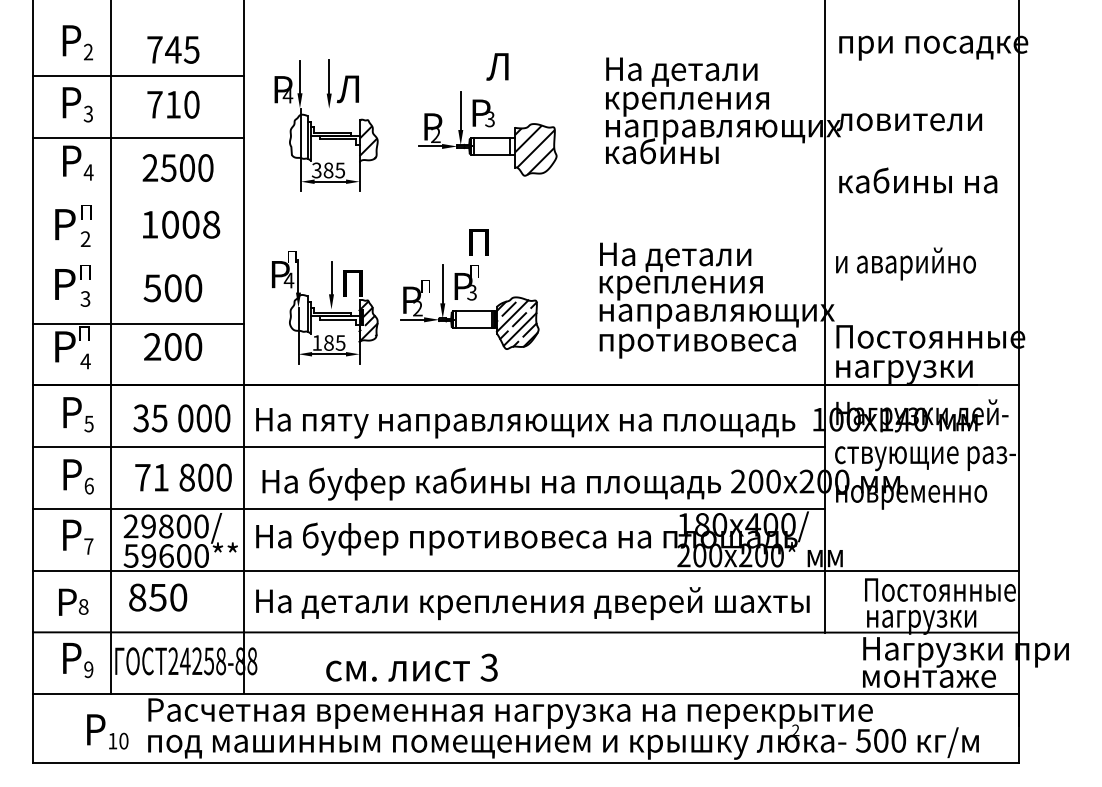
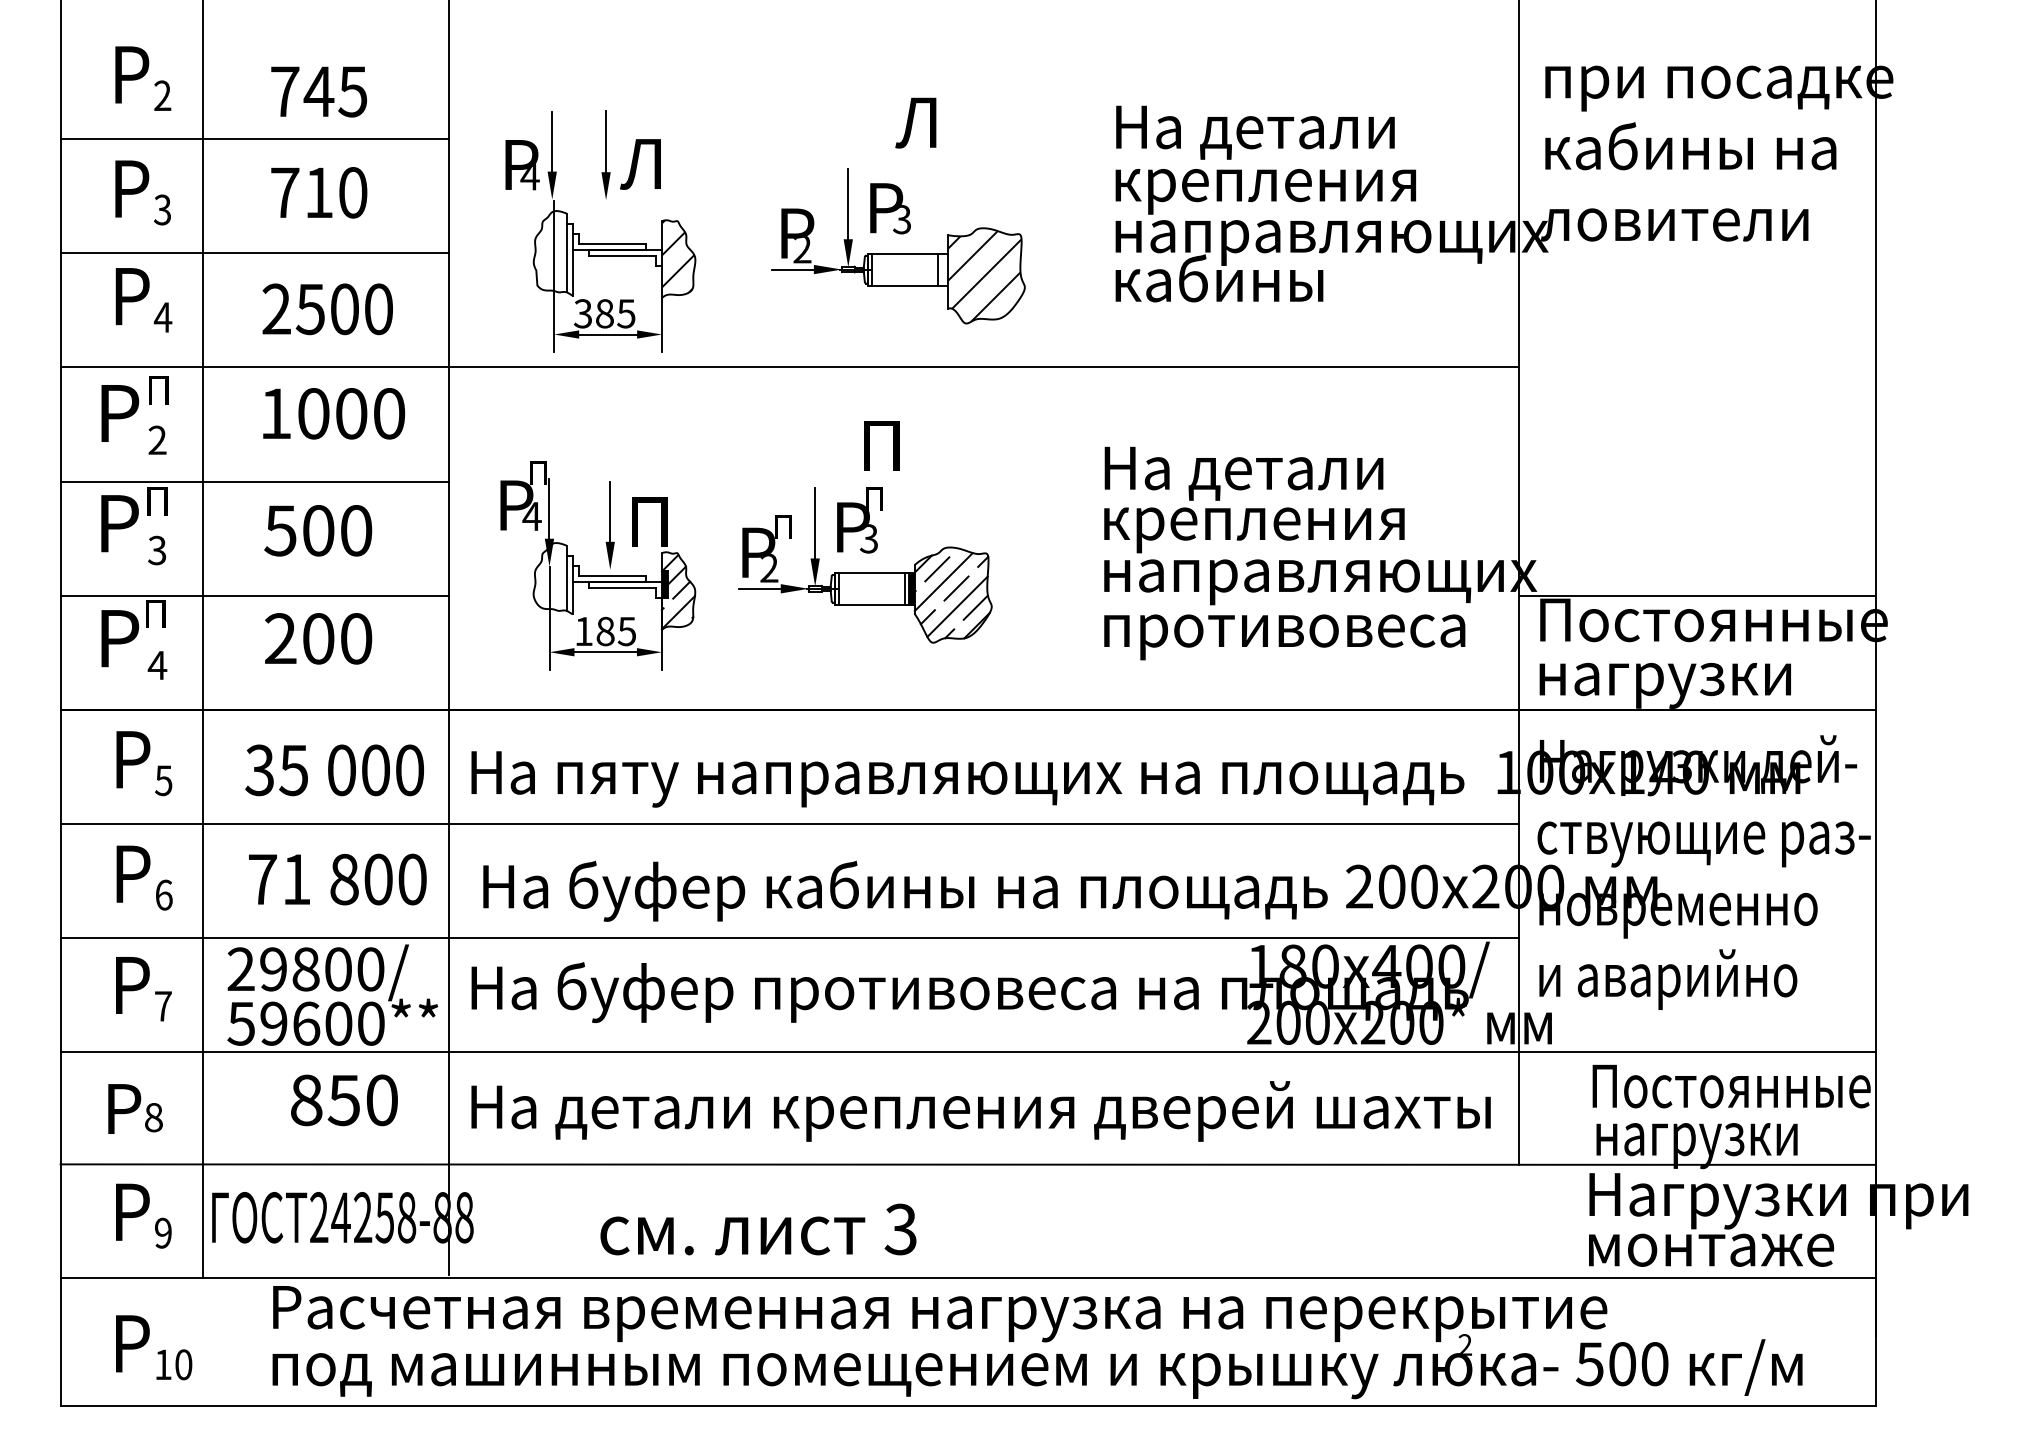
text: (918, 180) -> (1691, 146), moved
line: (428, 199) -> (788, 367), added
text: (211, 224) -> (389, 413), 1008 -> 1000
line: (138, 261) -> (254, 481), added
text: (905, 263) -> (1667, 978), moved
line: (921, 323) -> (1696, 595), added
text: (158, 597) -> (345, 1100), moved
text: (107, 731) -> (153, 1346), moved

